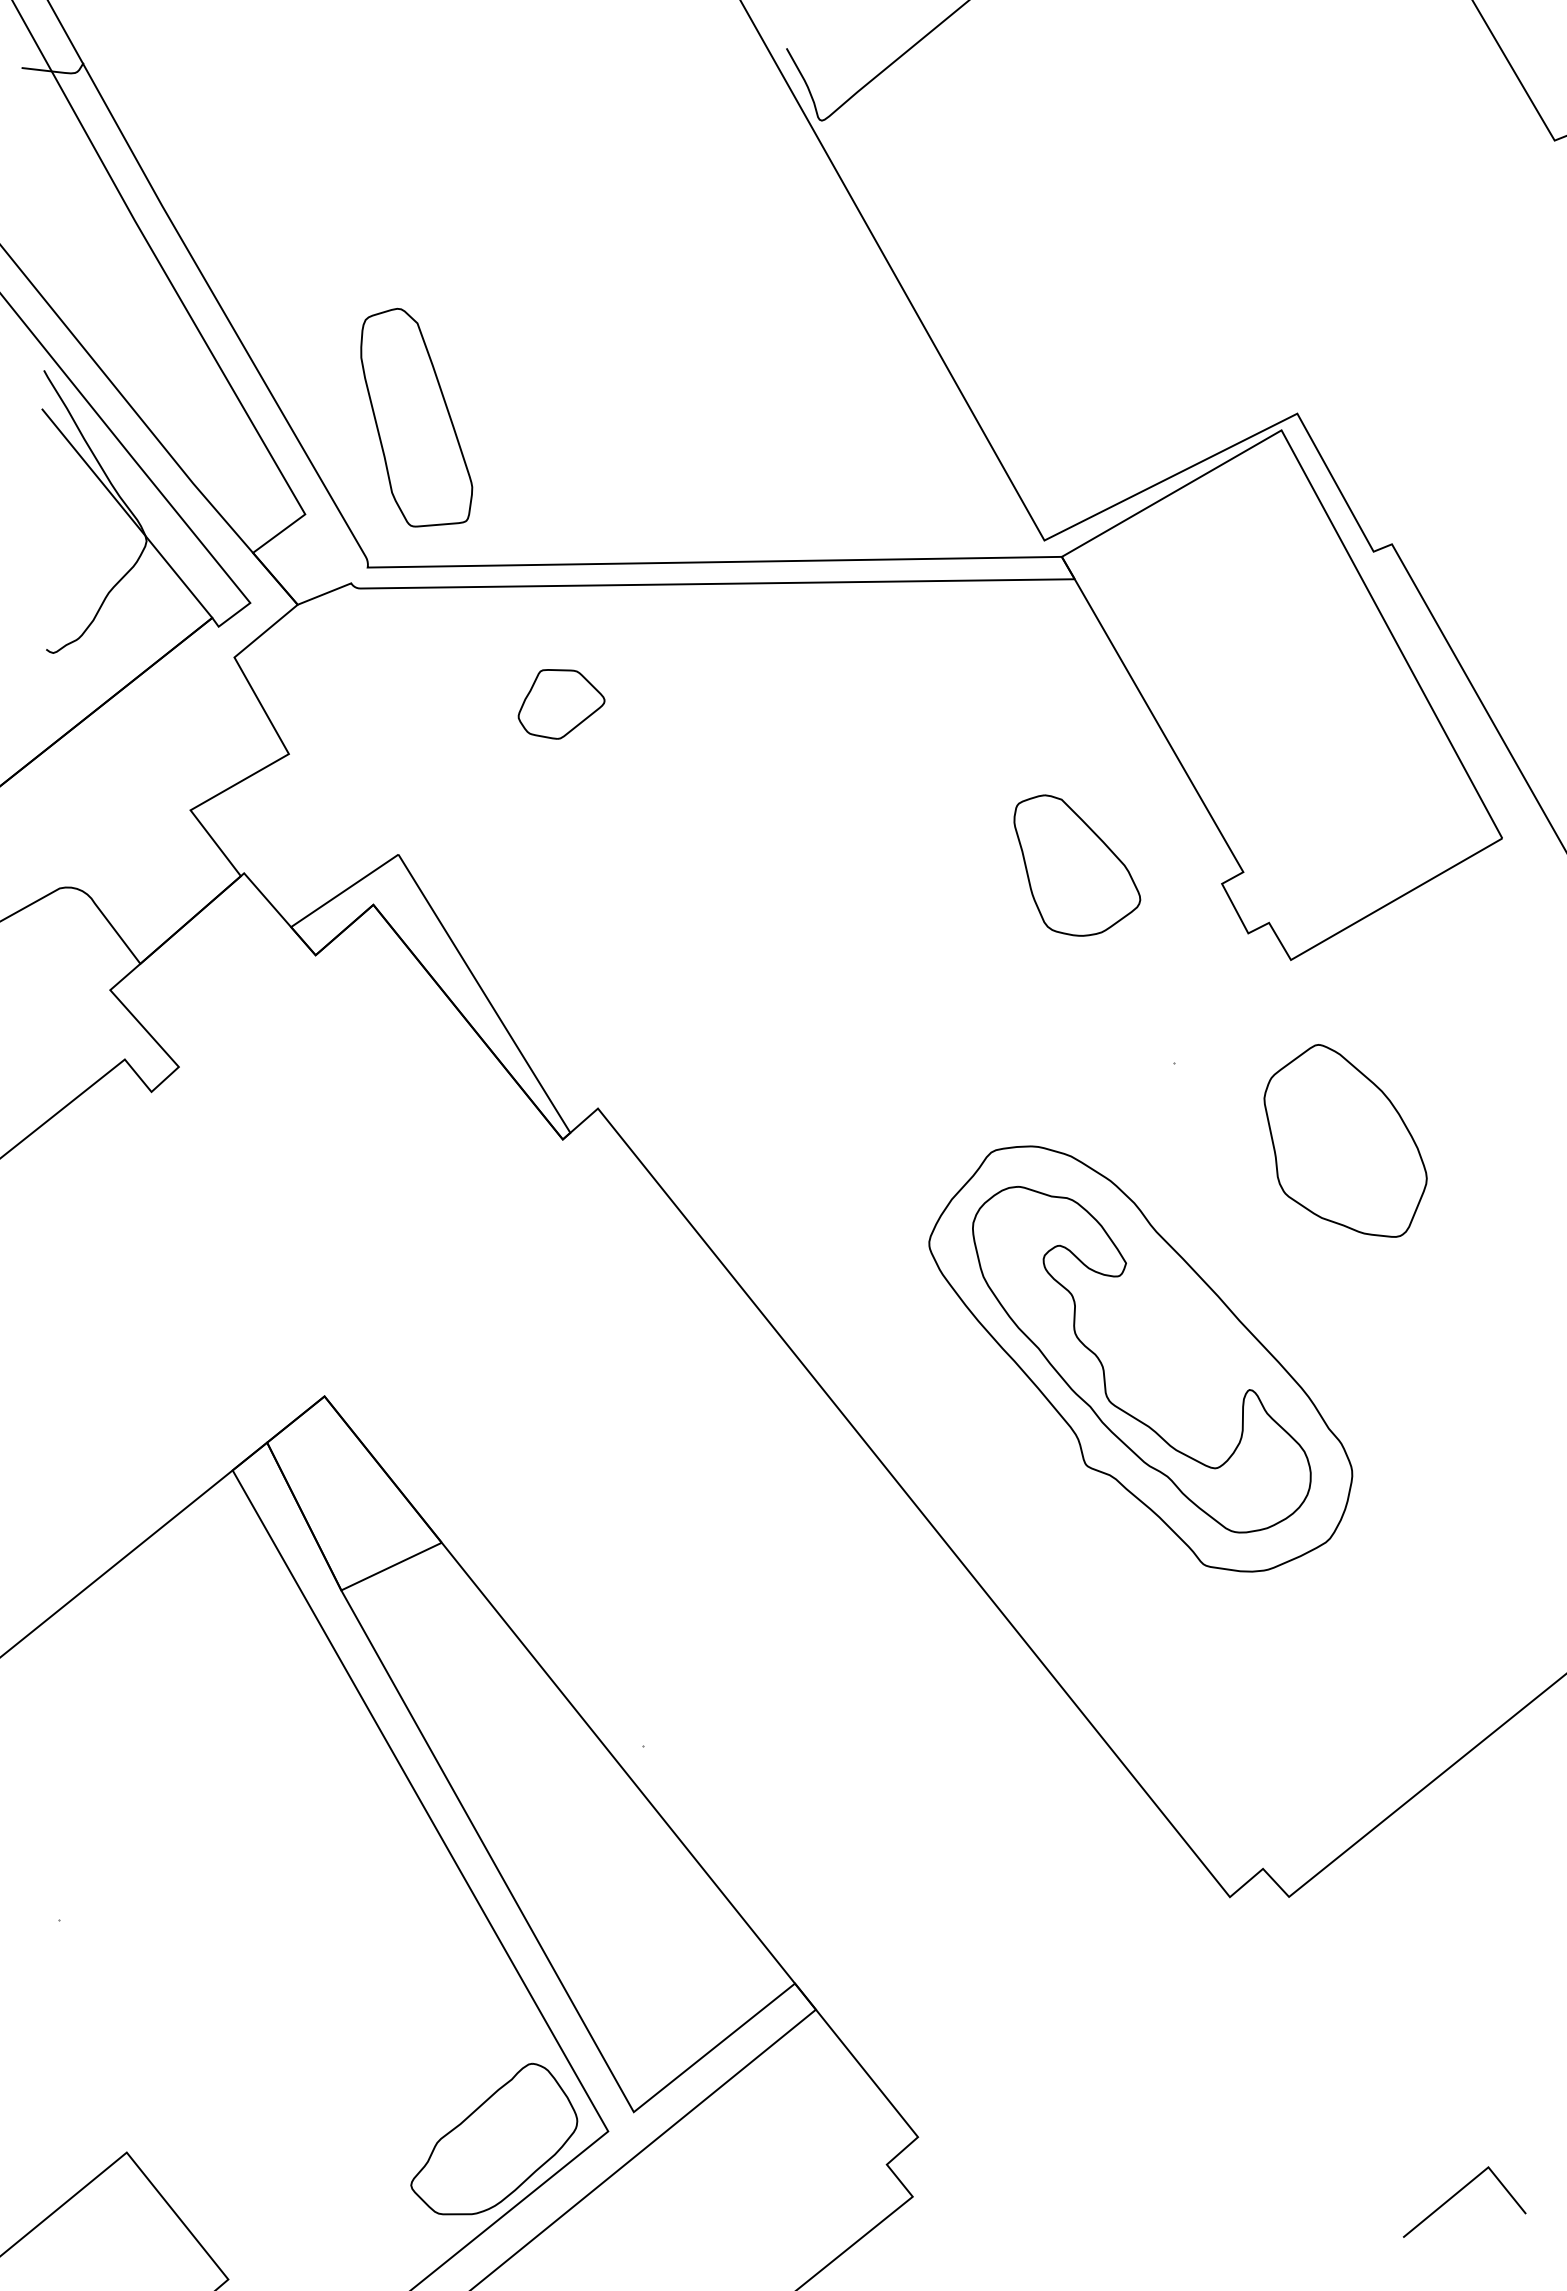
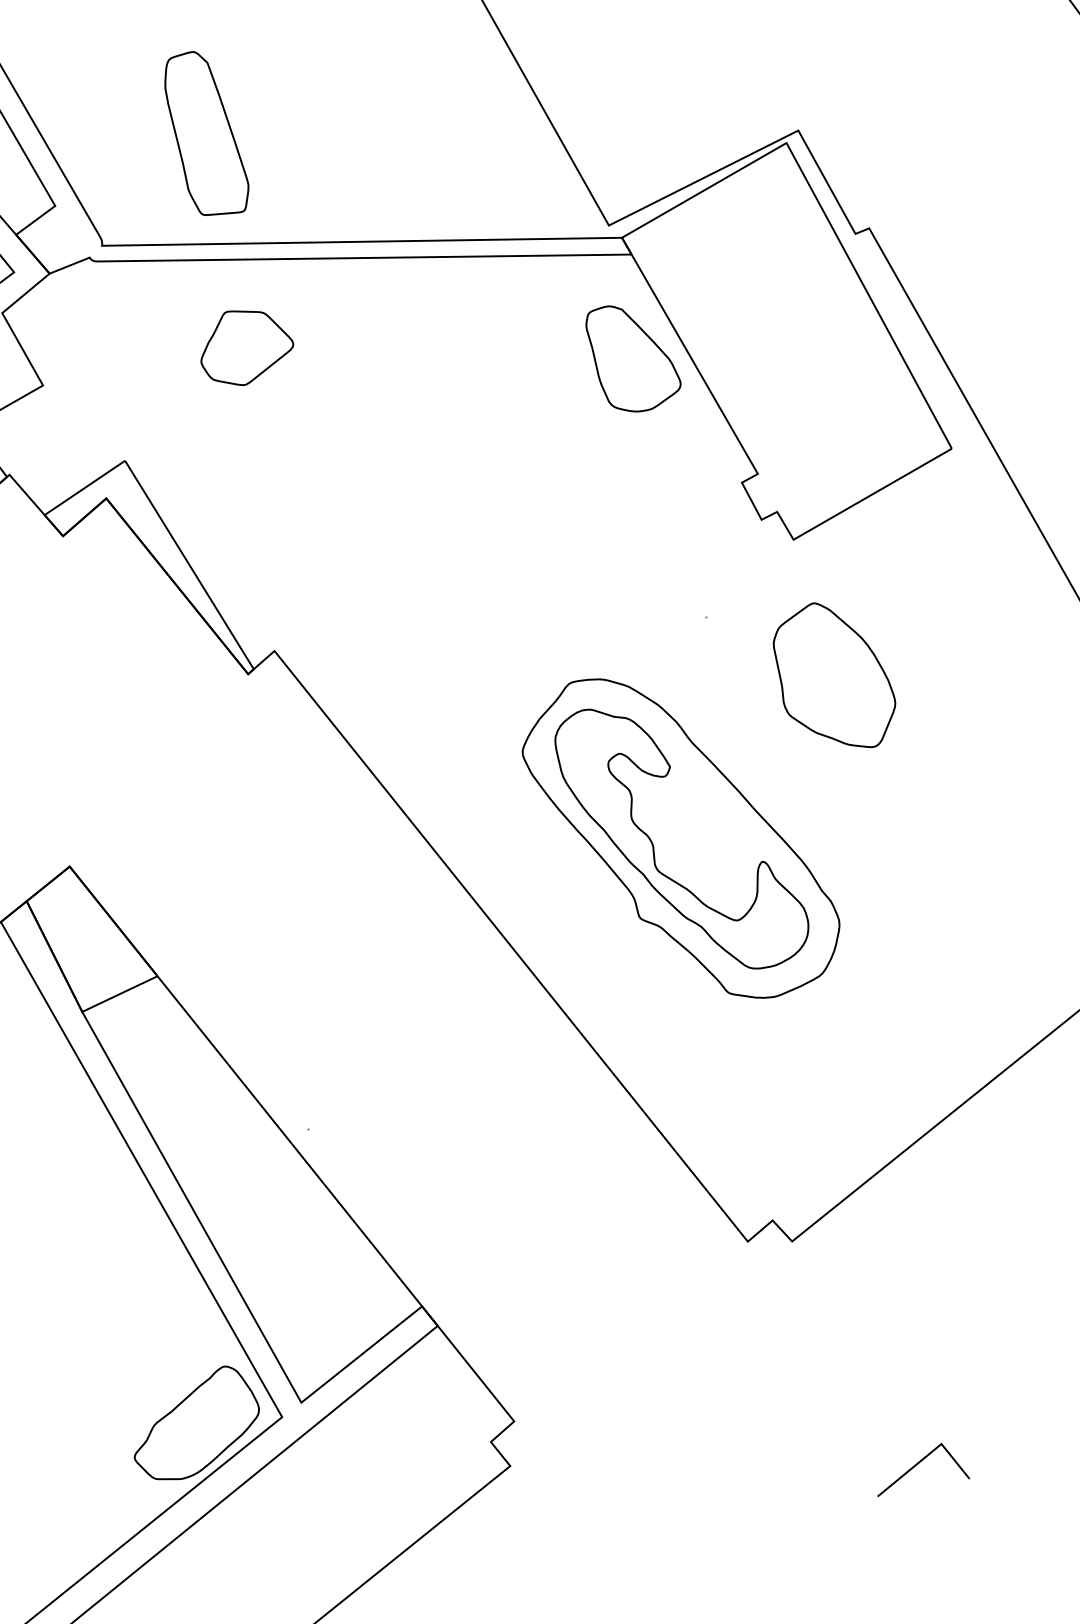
part: (416, 417) -> (206, 133), moved
part: (561, 704) -> (247, 348), size x1.43
part: (1077, 865) -> (633, 358), moved

